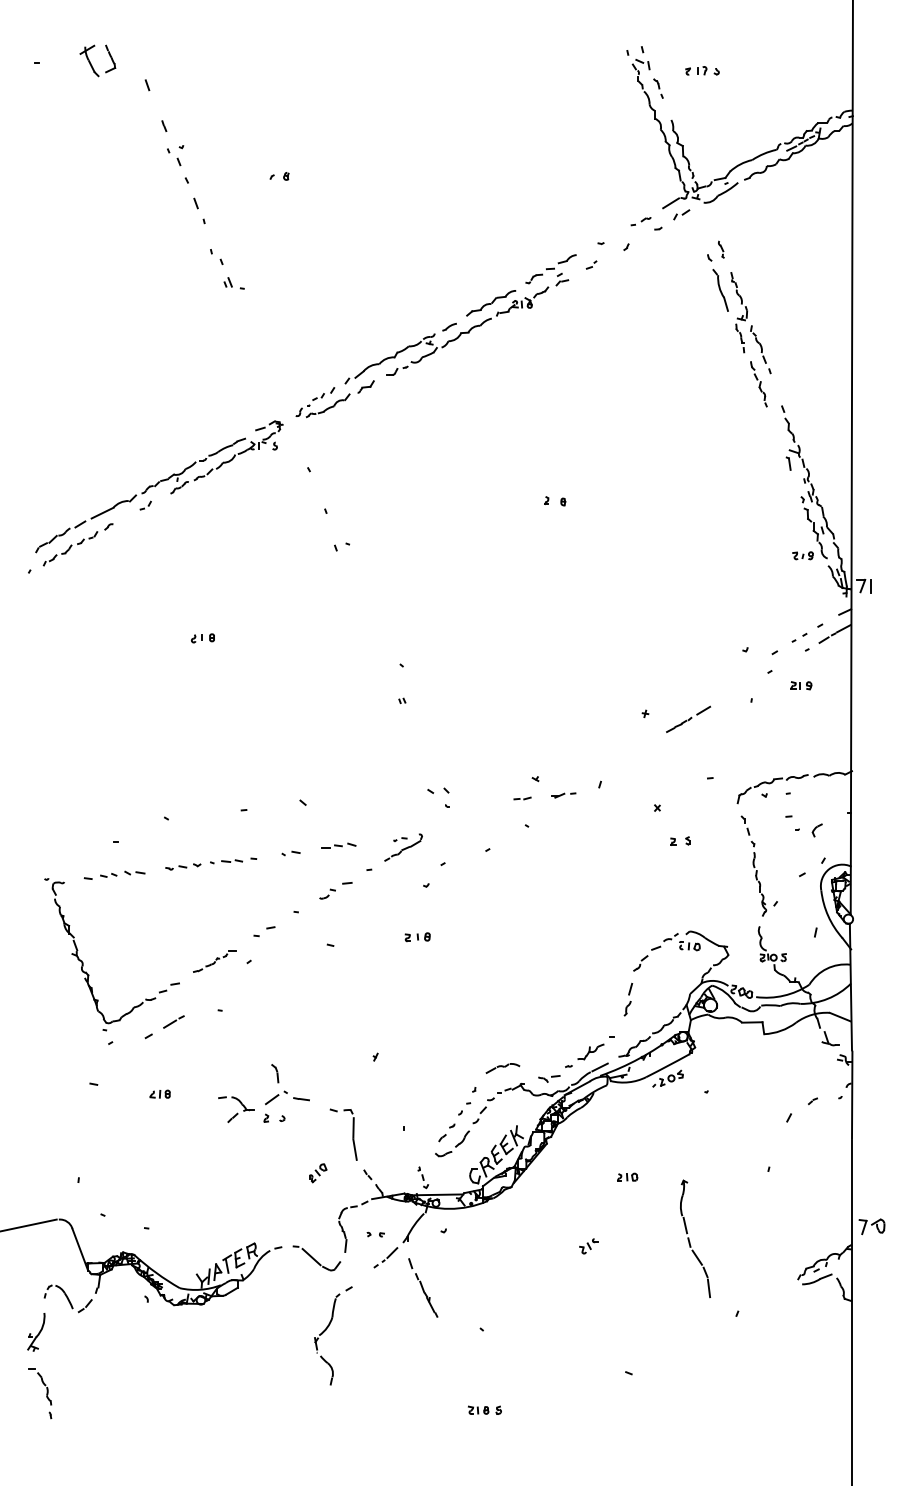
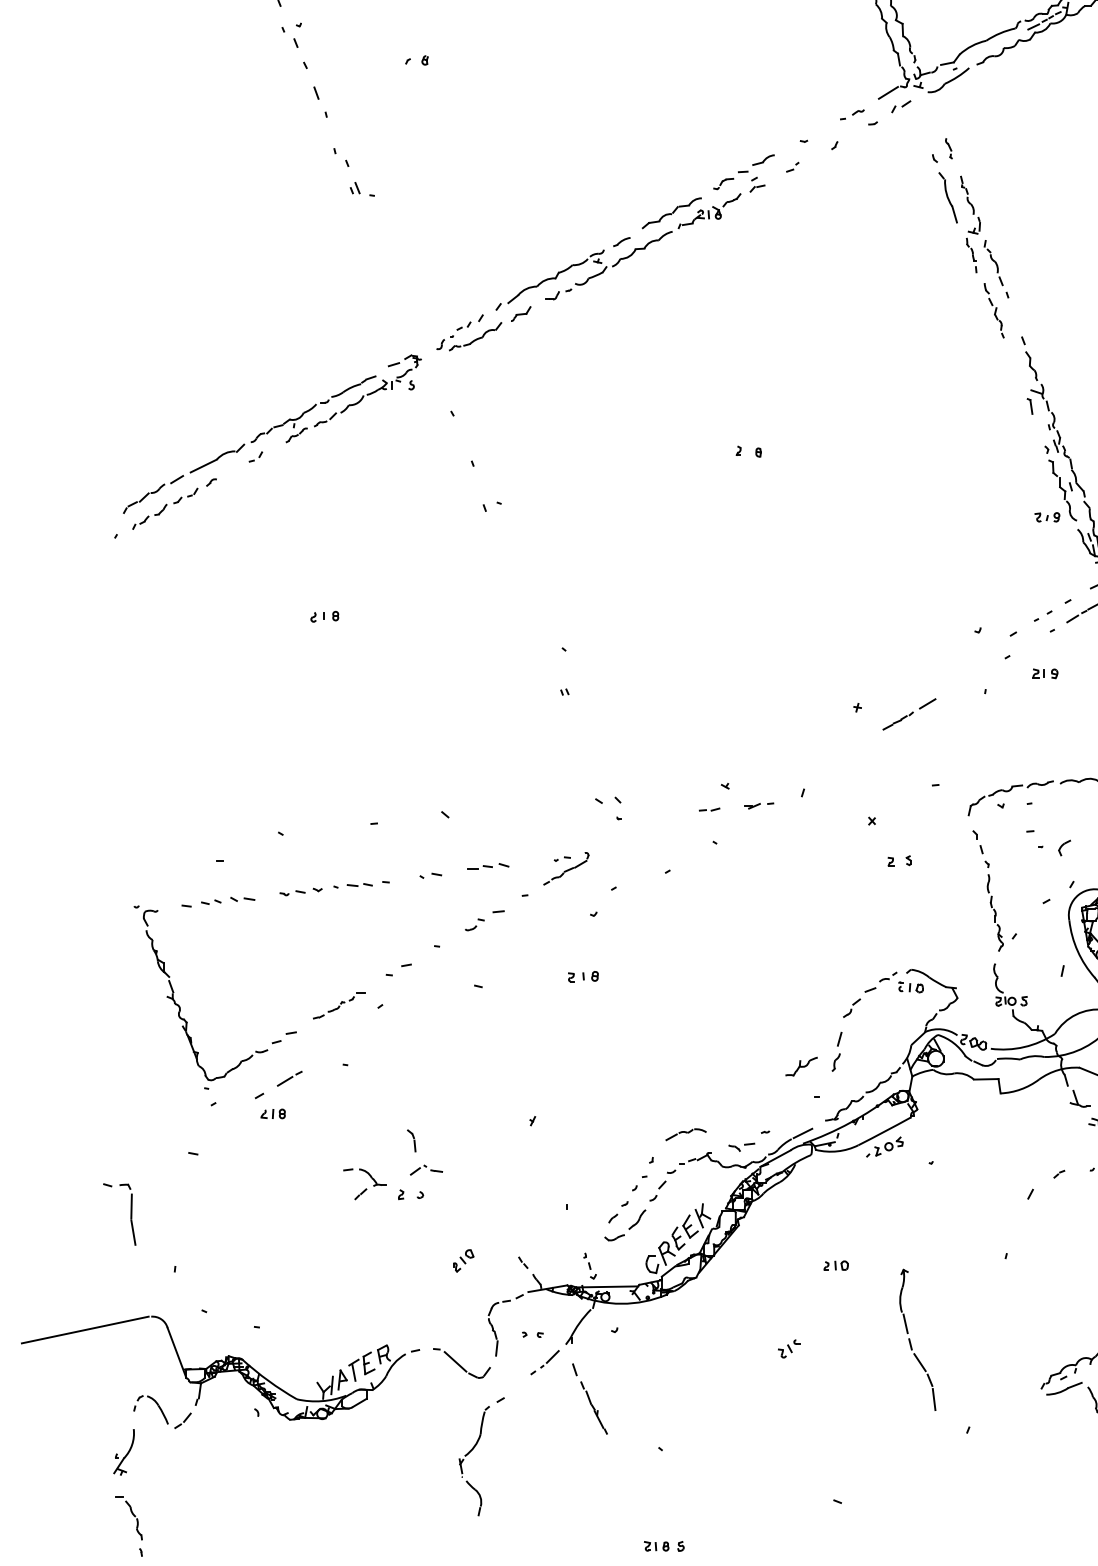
part: (590, 1051) -> (801, 1066), moved
part: (159, 1093) -> (272, 1113), moved
part: (287, 1097) -> (426, 1169), size x0.6
part: (352, 1134) -> (130, 1214), moved

